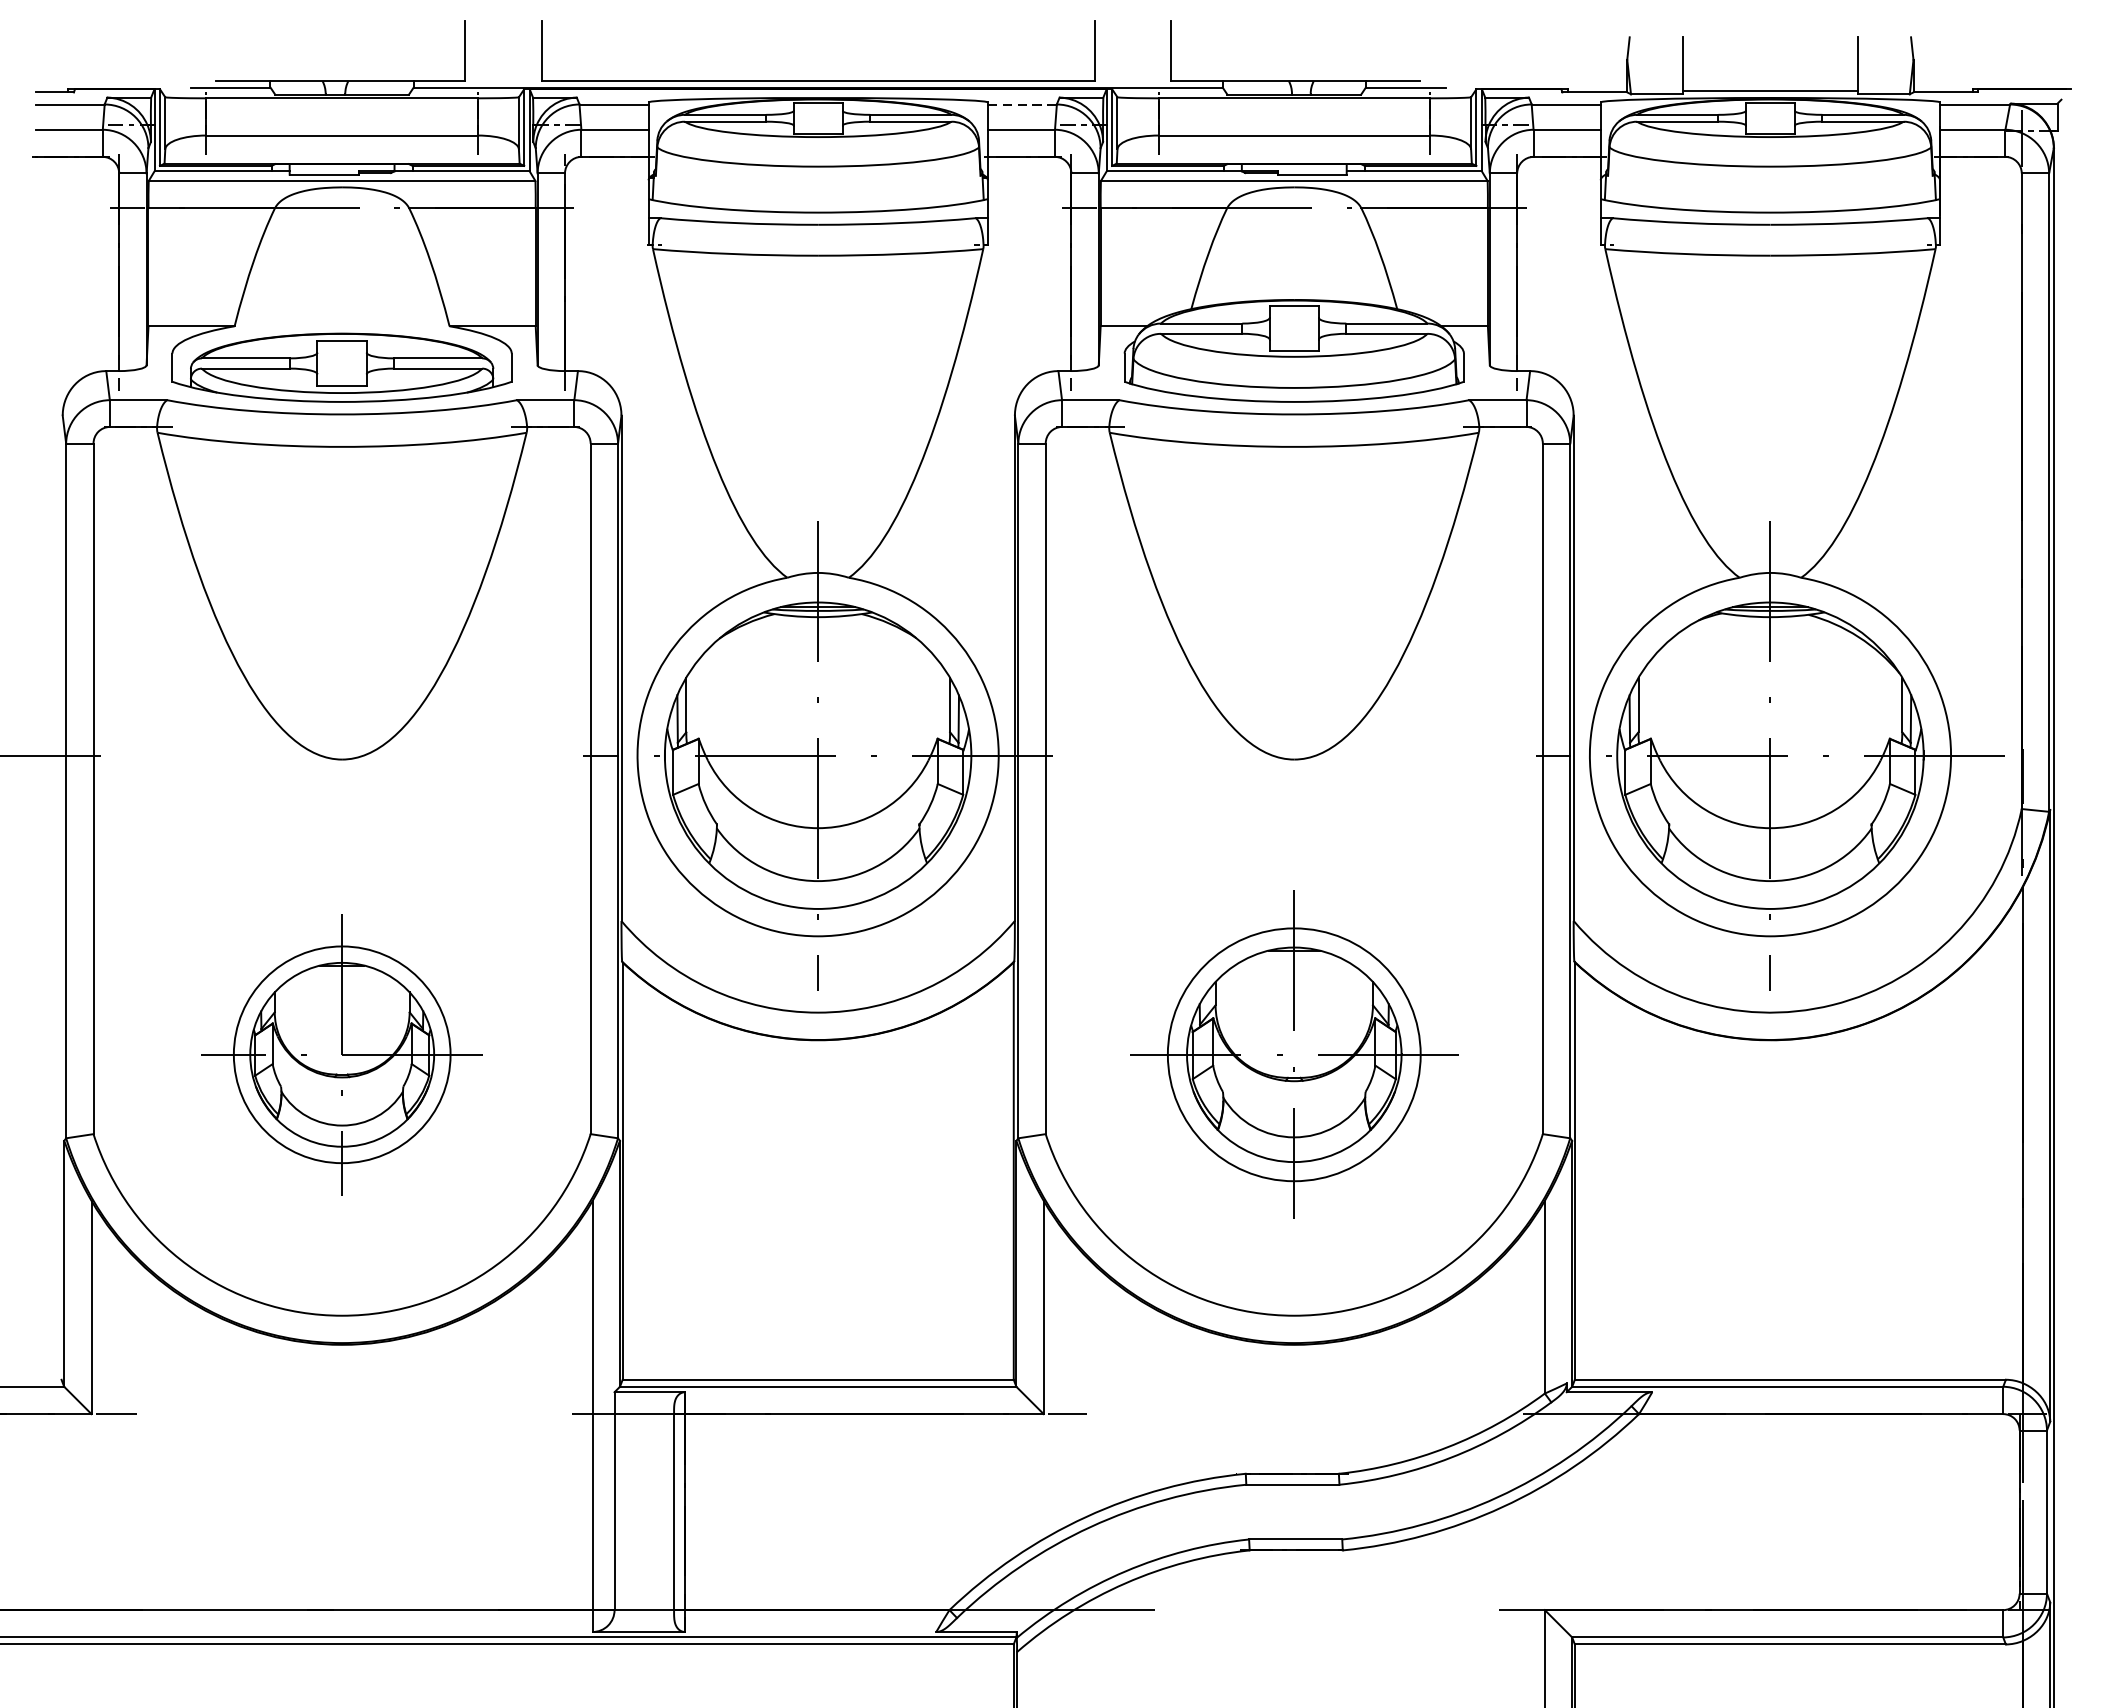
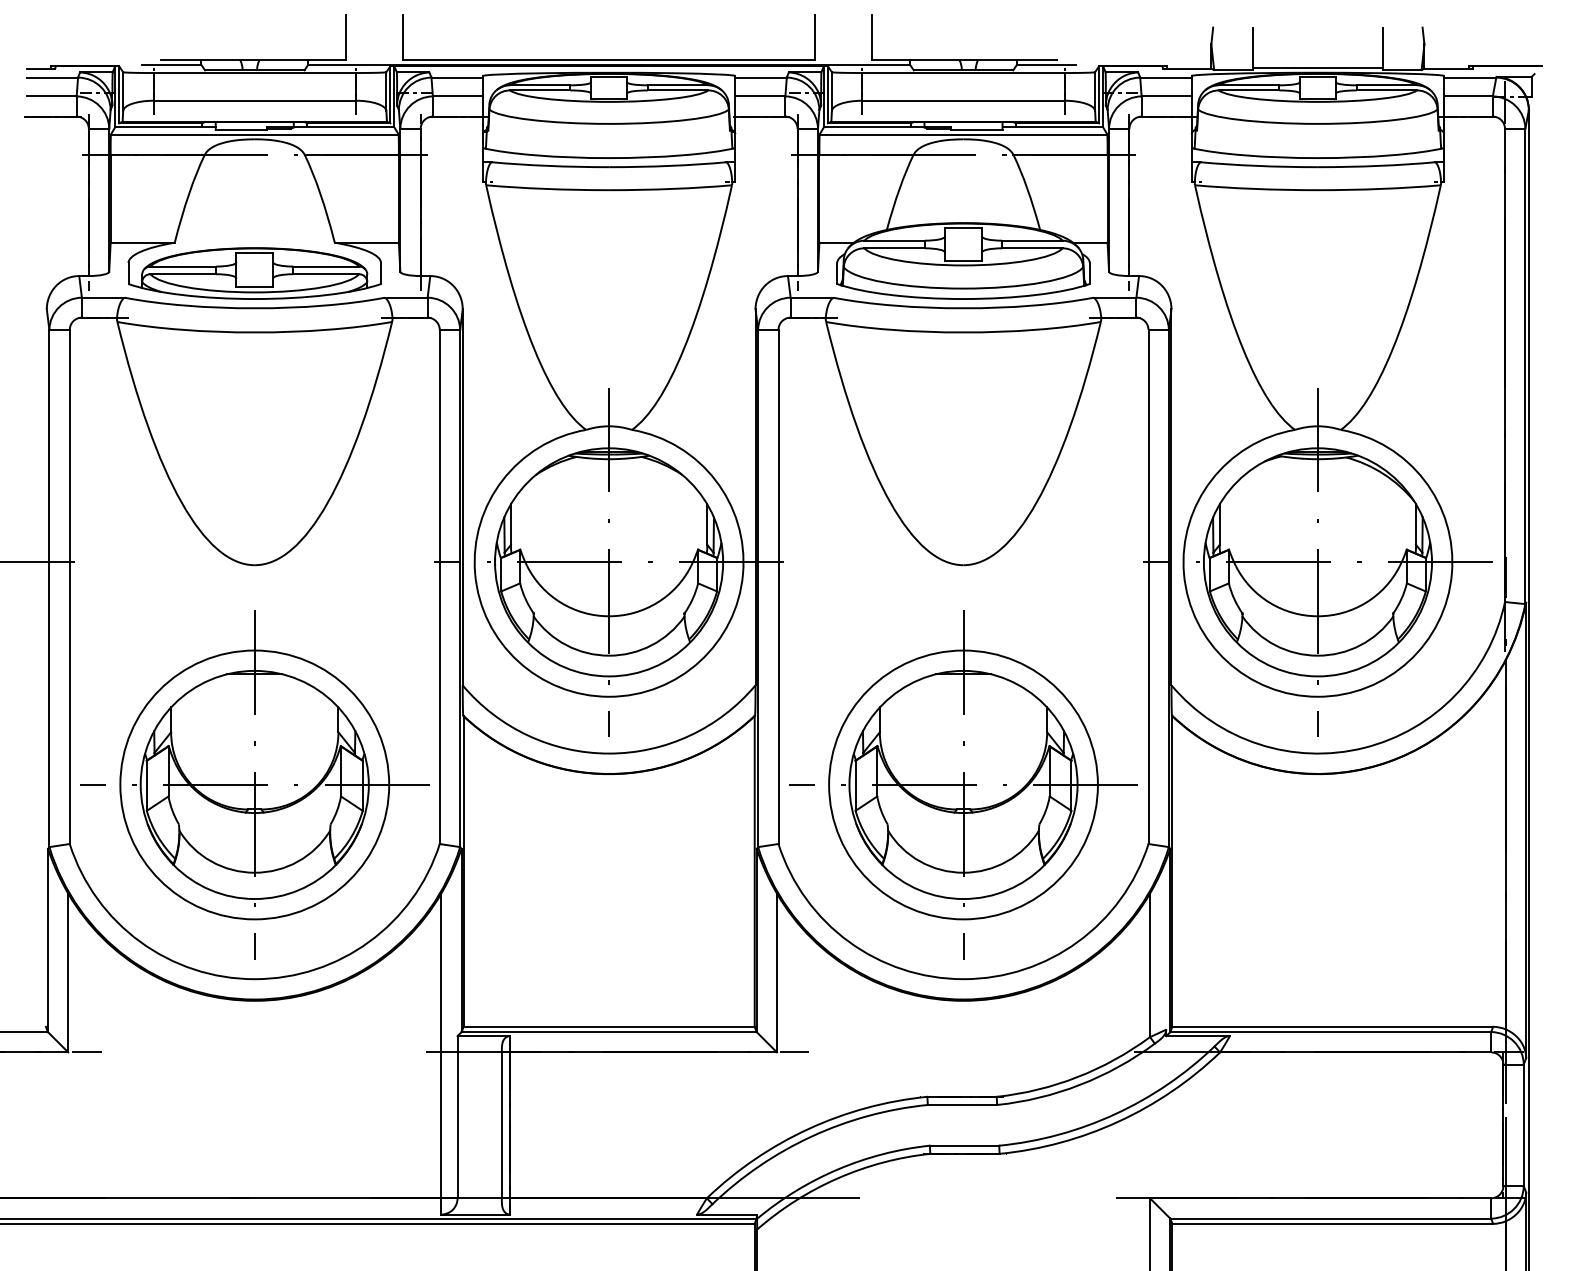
line: (1022, 104) -> (761, 77), dashed -> solid
part: (341, 1054) -> (254, 784), size x1.67
part: (1294, 1054) -> (963, 784), size x1.43

